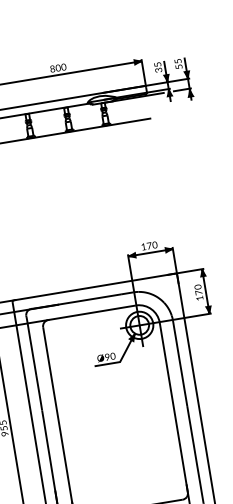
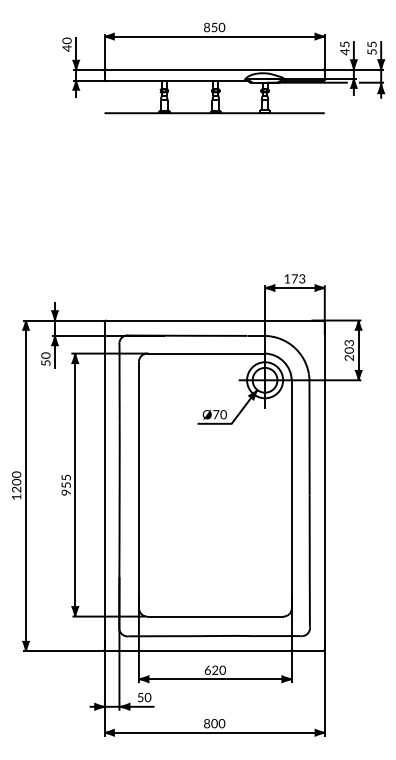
text: (58, 68) -> (214, 27), 800 -> 850
text: (158, 69) -> (344, 51), 35 -> 45
text: (155, 245) -> (302, 279), 170 -> 173
text: (198, 292) -> (348, 349), 170 -> 203
text: (107, 356) -> (216, 414), Ø90 -> Ø70

